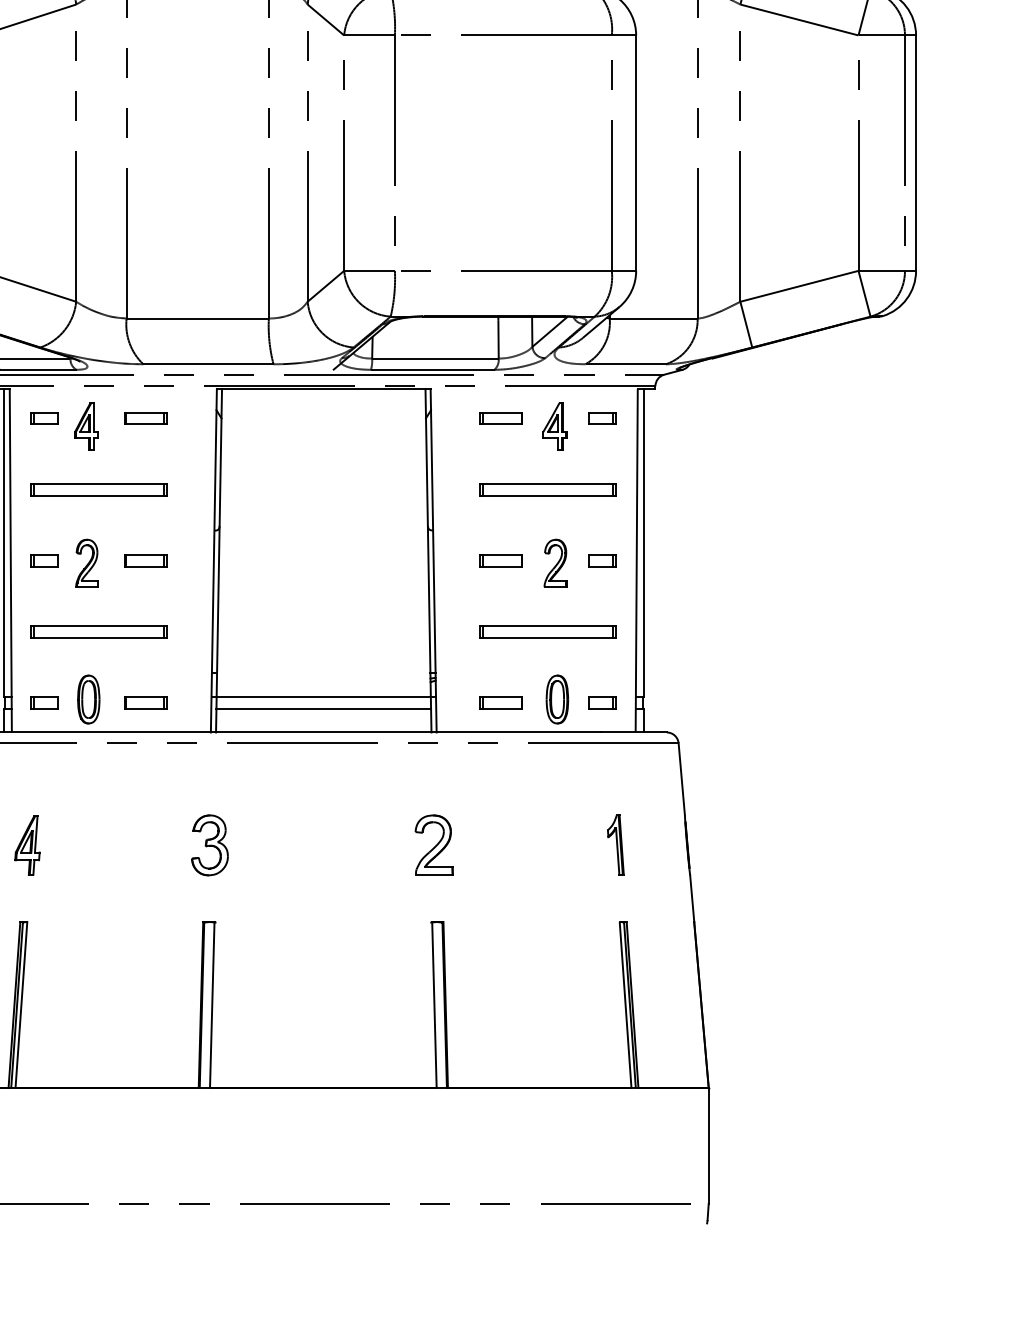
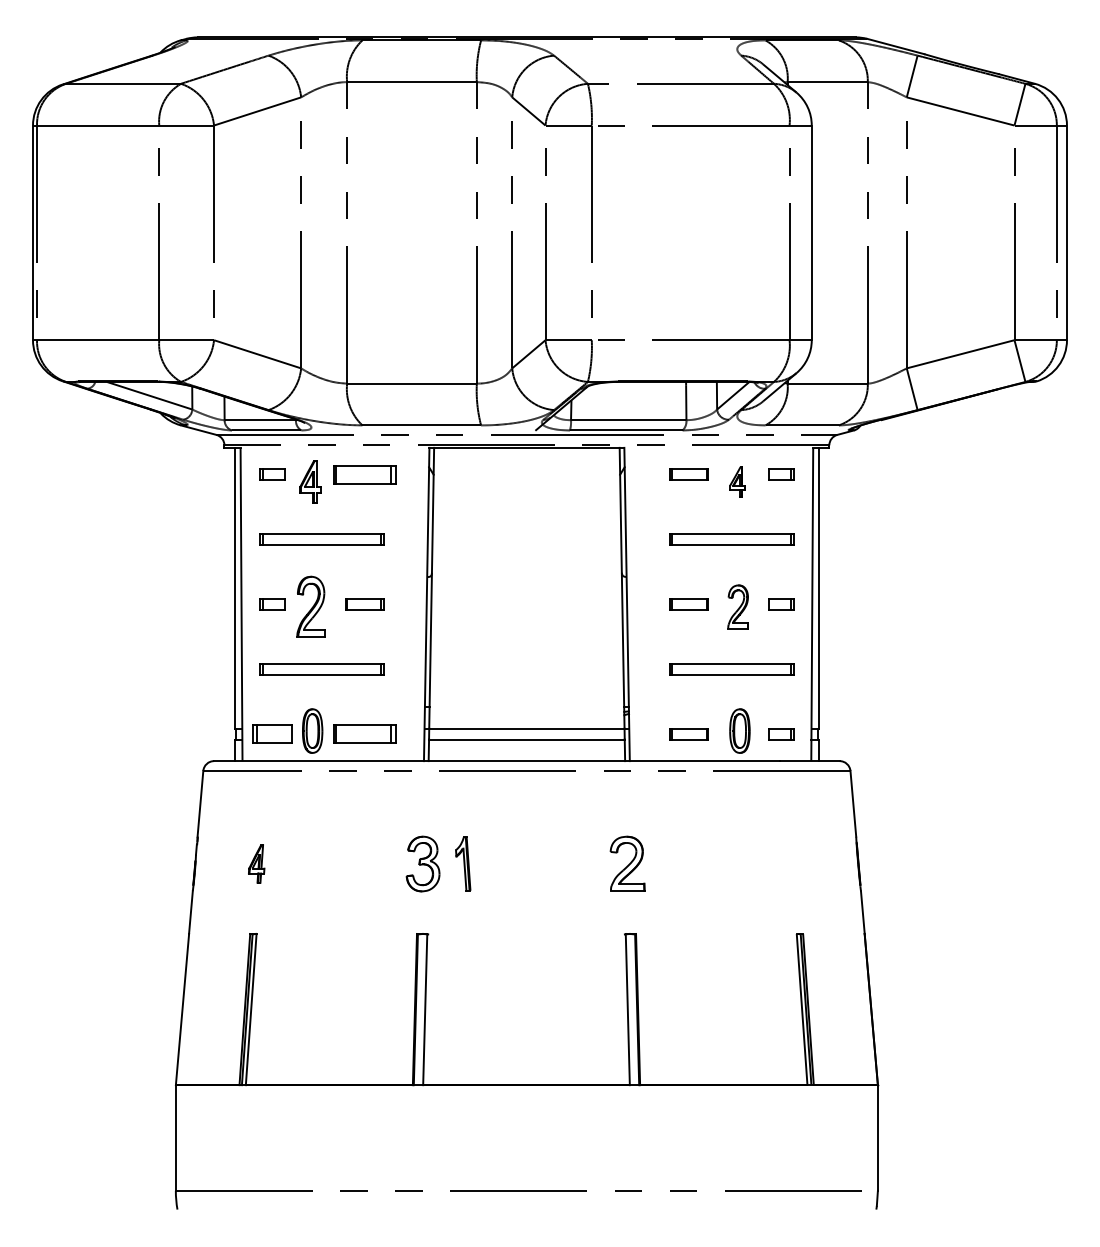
part: (145, 418) -> (364, 474), size x1.6
part: (554, 425) -> (737, 481), size x0.7
part: (86, 562) -> (310, 606), size x1.4
part: (44, 703) -> (272, 734), size x1.6
part: (145, 703) -> (364, 734), size x1.6
part: (27, 844) -> (256, 863), size x0.7
part: (616, 844) -> (463, 863), moved

